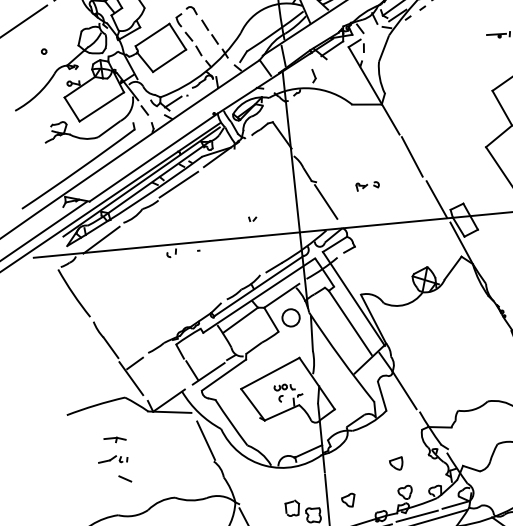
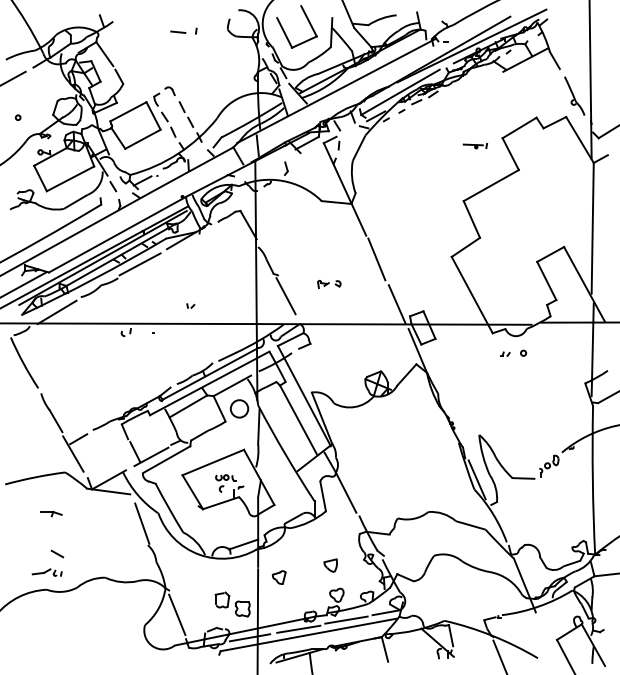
part: (252, 218) -> (190, 305), moved
part: (112, 459) -> (46, 572), moved
part: (347, 500) -> (278, 577), moved

